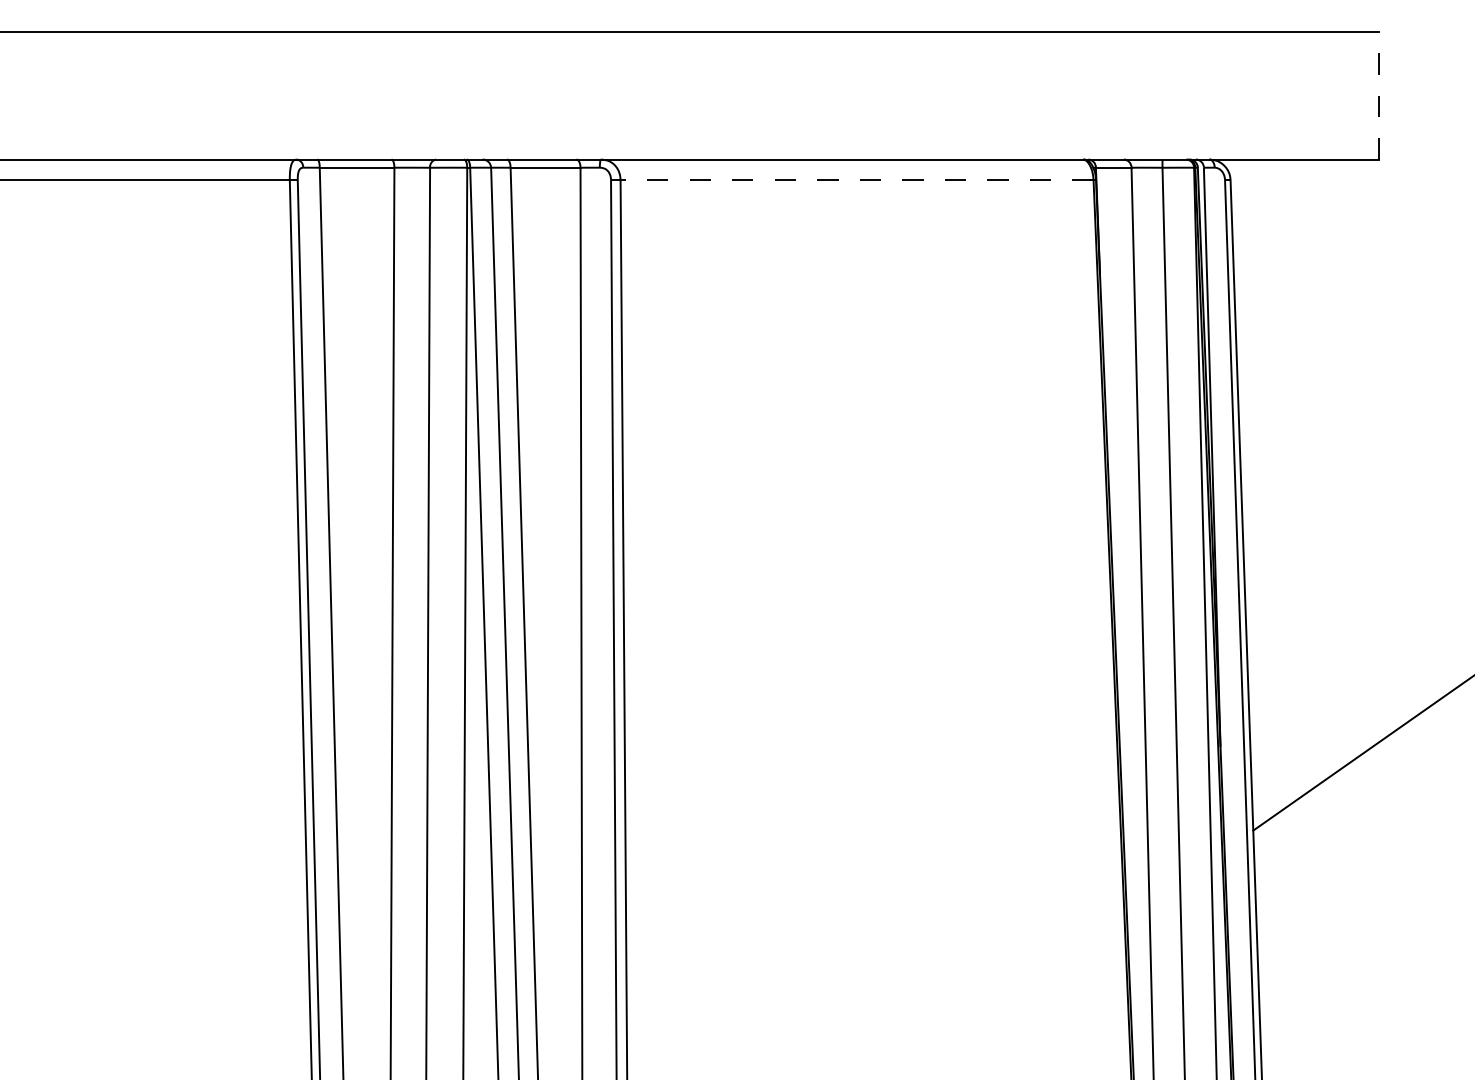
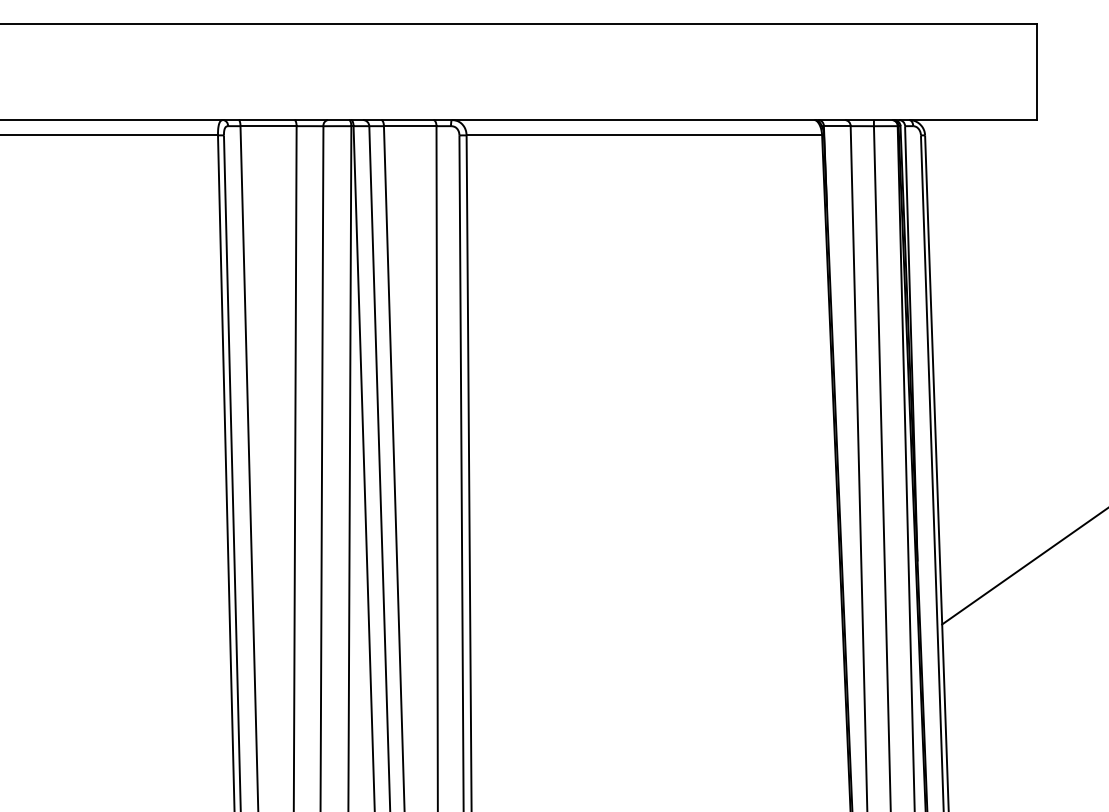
line: (1378, 96) -> (1036, 72), dashed -> solid
line: (857, 180) -> (644, 135), dashed -> solid

